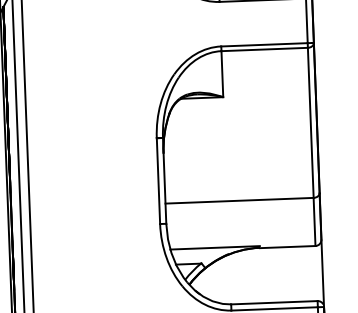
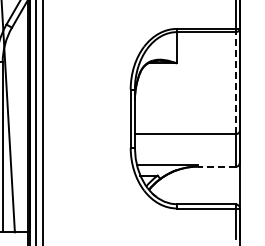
line: (310, 121) -> (235, 82), solid -> dashed
line: (287, 246) -> (216, 166), solid -> dashed

